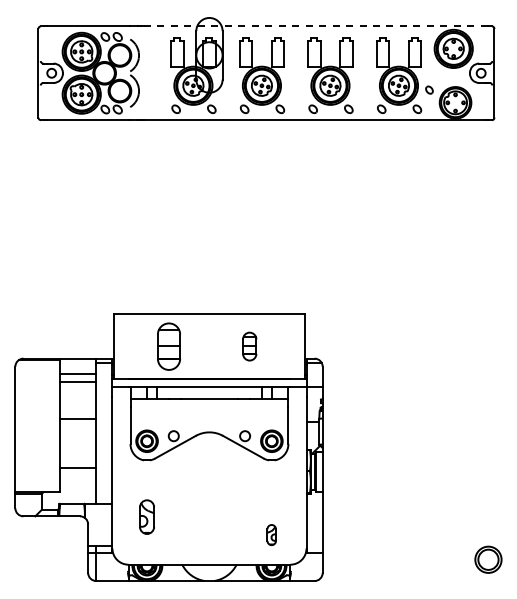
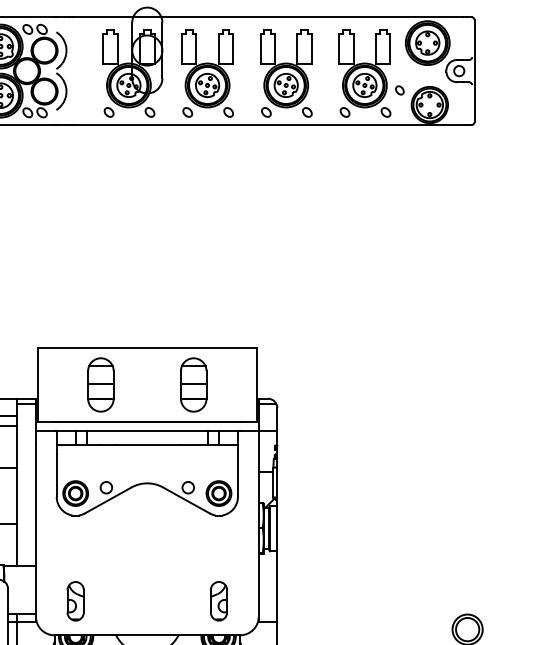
line: (314, 26) -> (267, 17), dashed -> solid
part: (249, 346) -> (193, 384), size x1.67
part: (146, 516) -> (75, 600), moved
part: (271, 534) -> (218, 600), size x1.67

